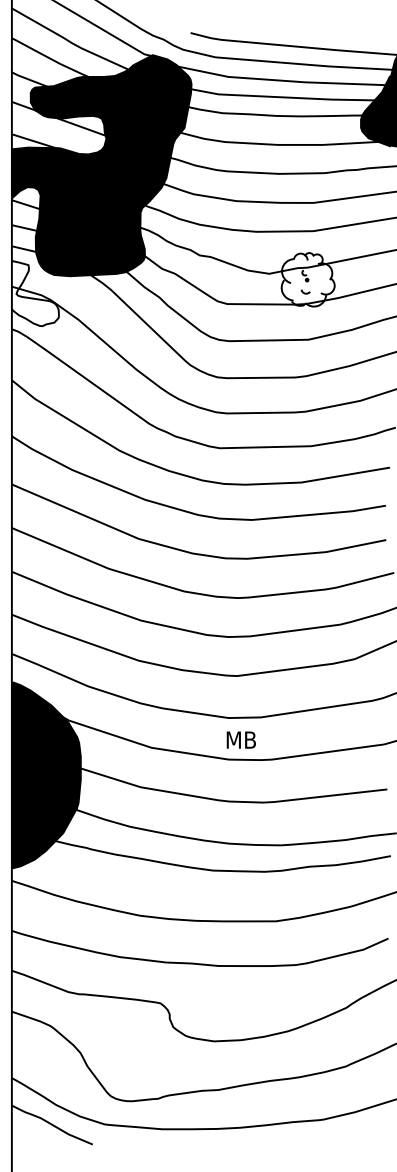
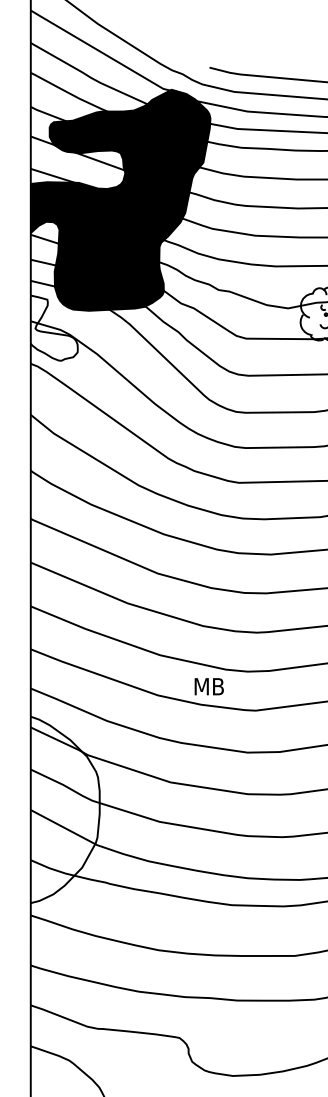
text: (240, 739) -> (208, 686), moved
fill: (45, 775) -> (64, 810), removed

